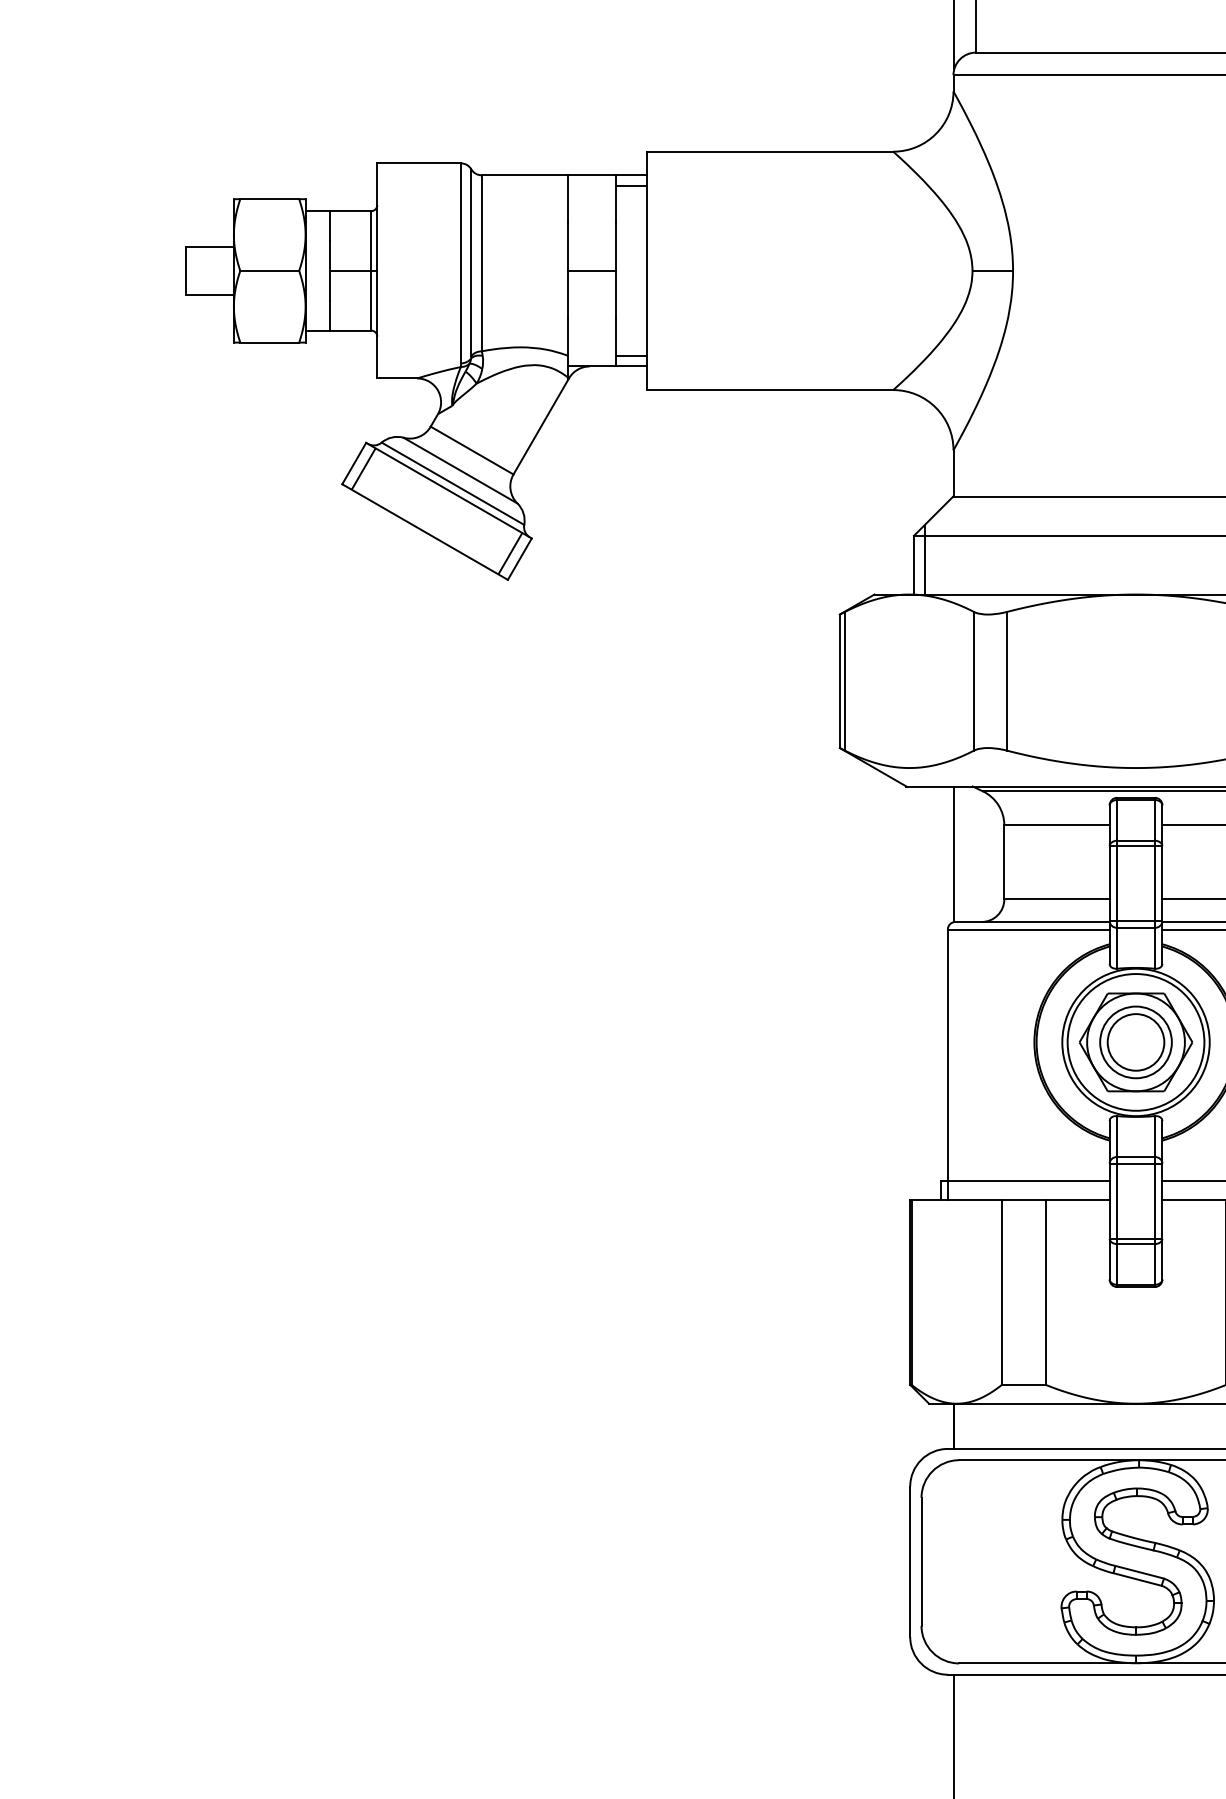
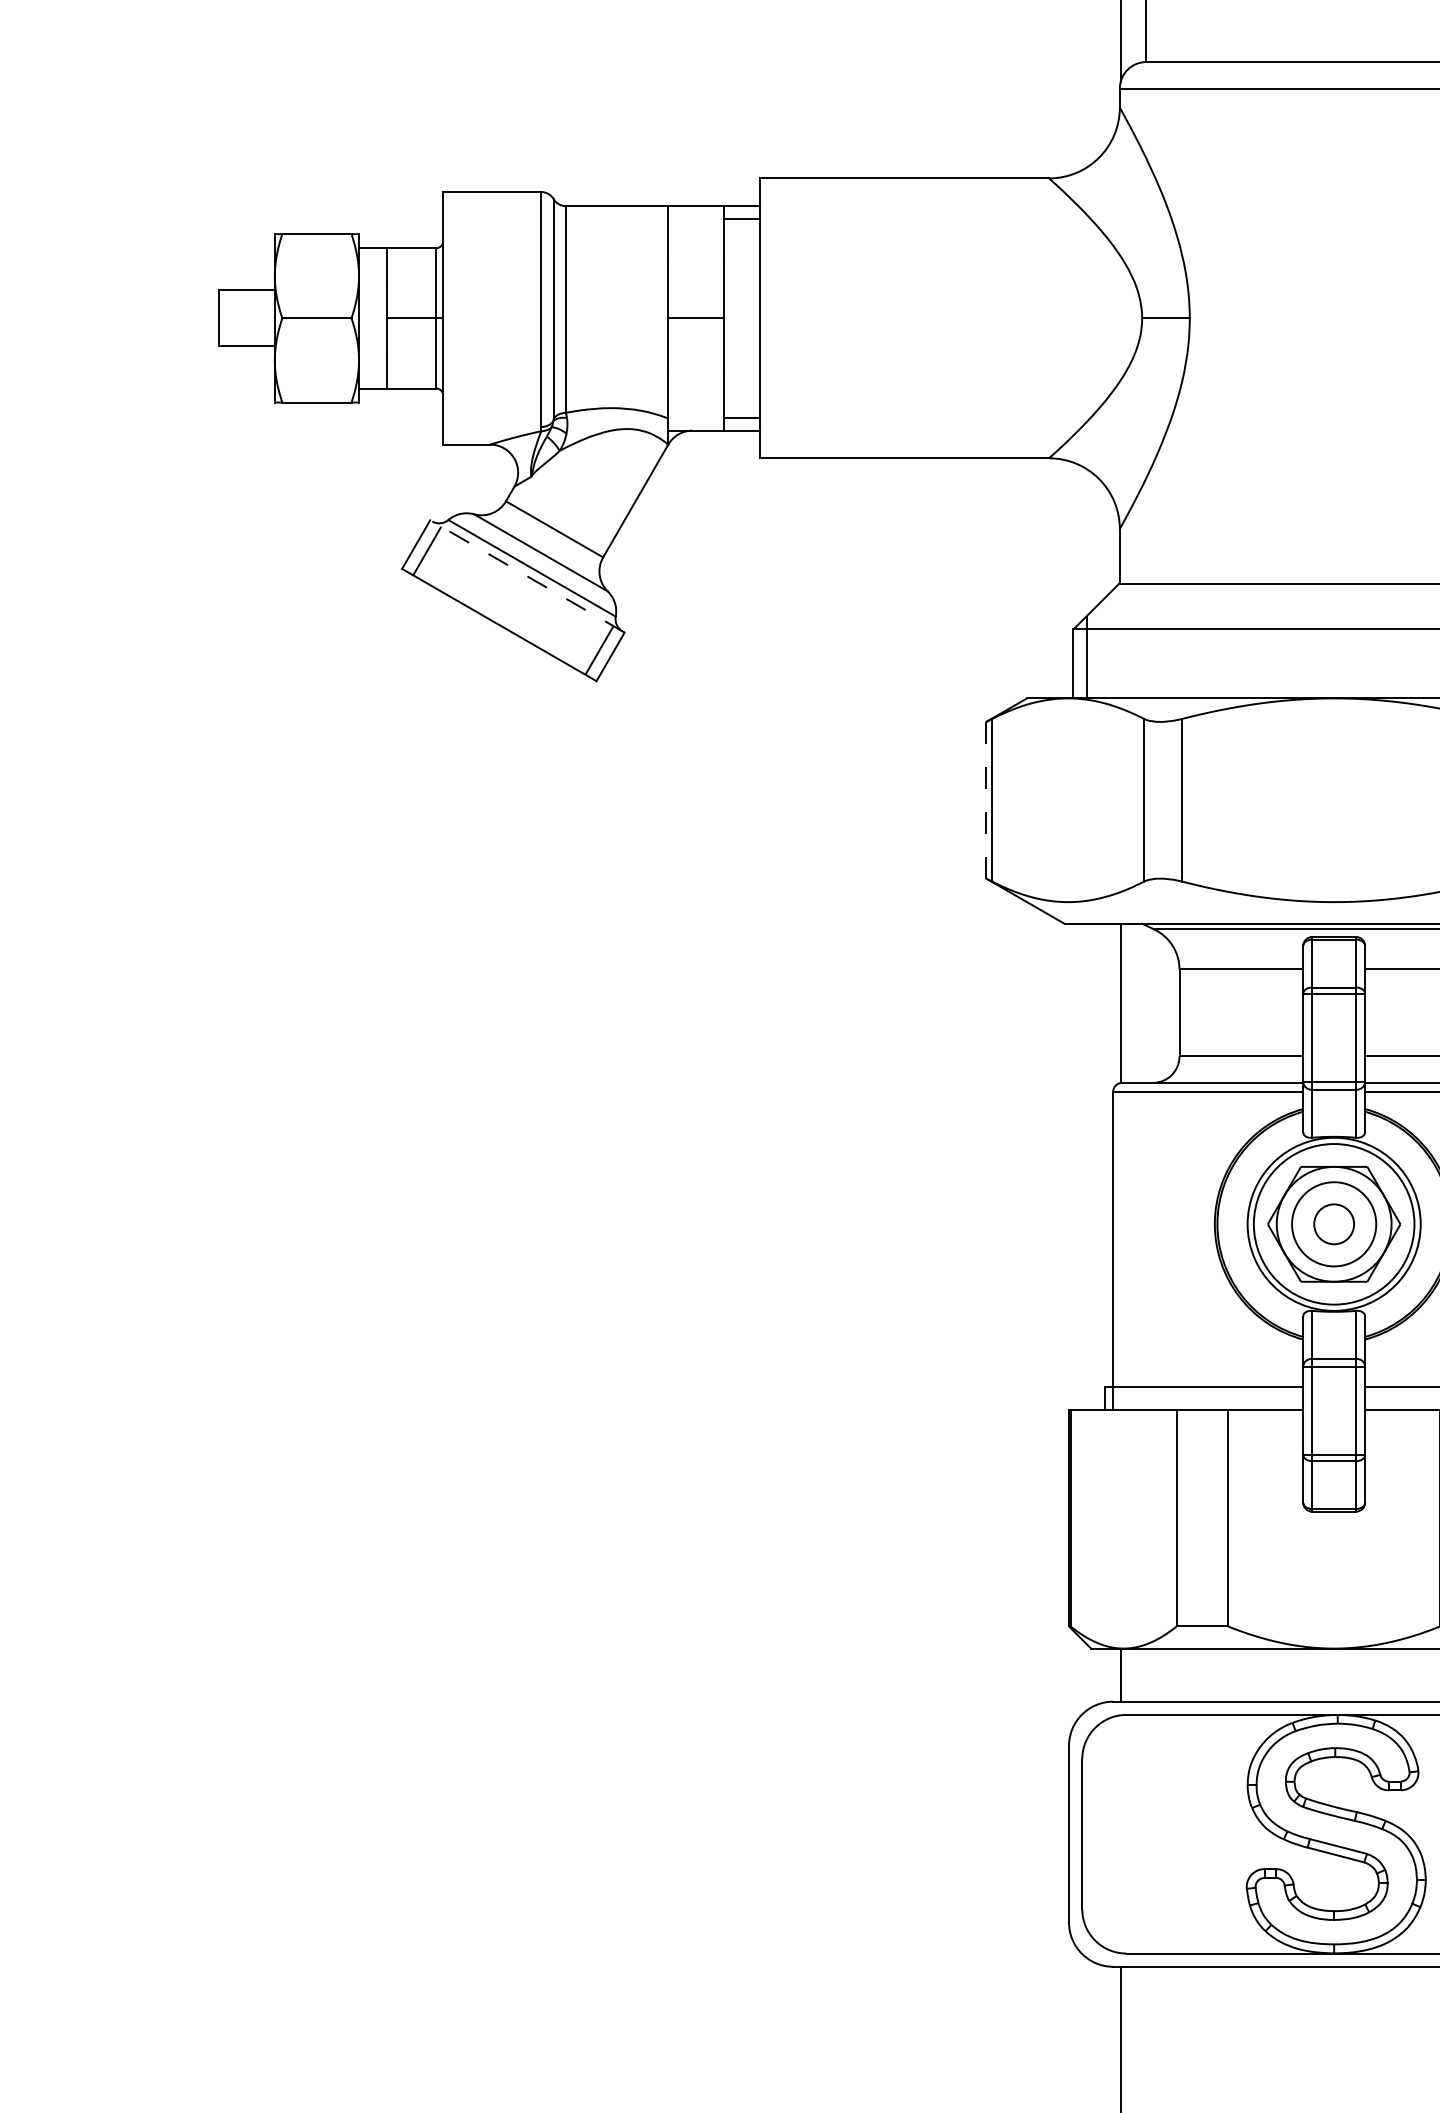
line: (448, 490) -> (526, 576), solid -> dashed
line: (839, 681) -> (986, 800), solid -> dashed
circle: (1135, 1042) -> (1333, 1224), size x0.6

